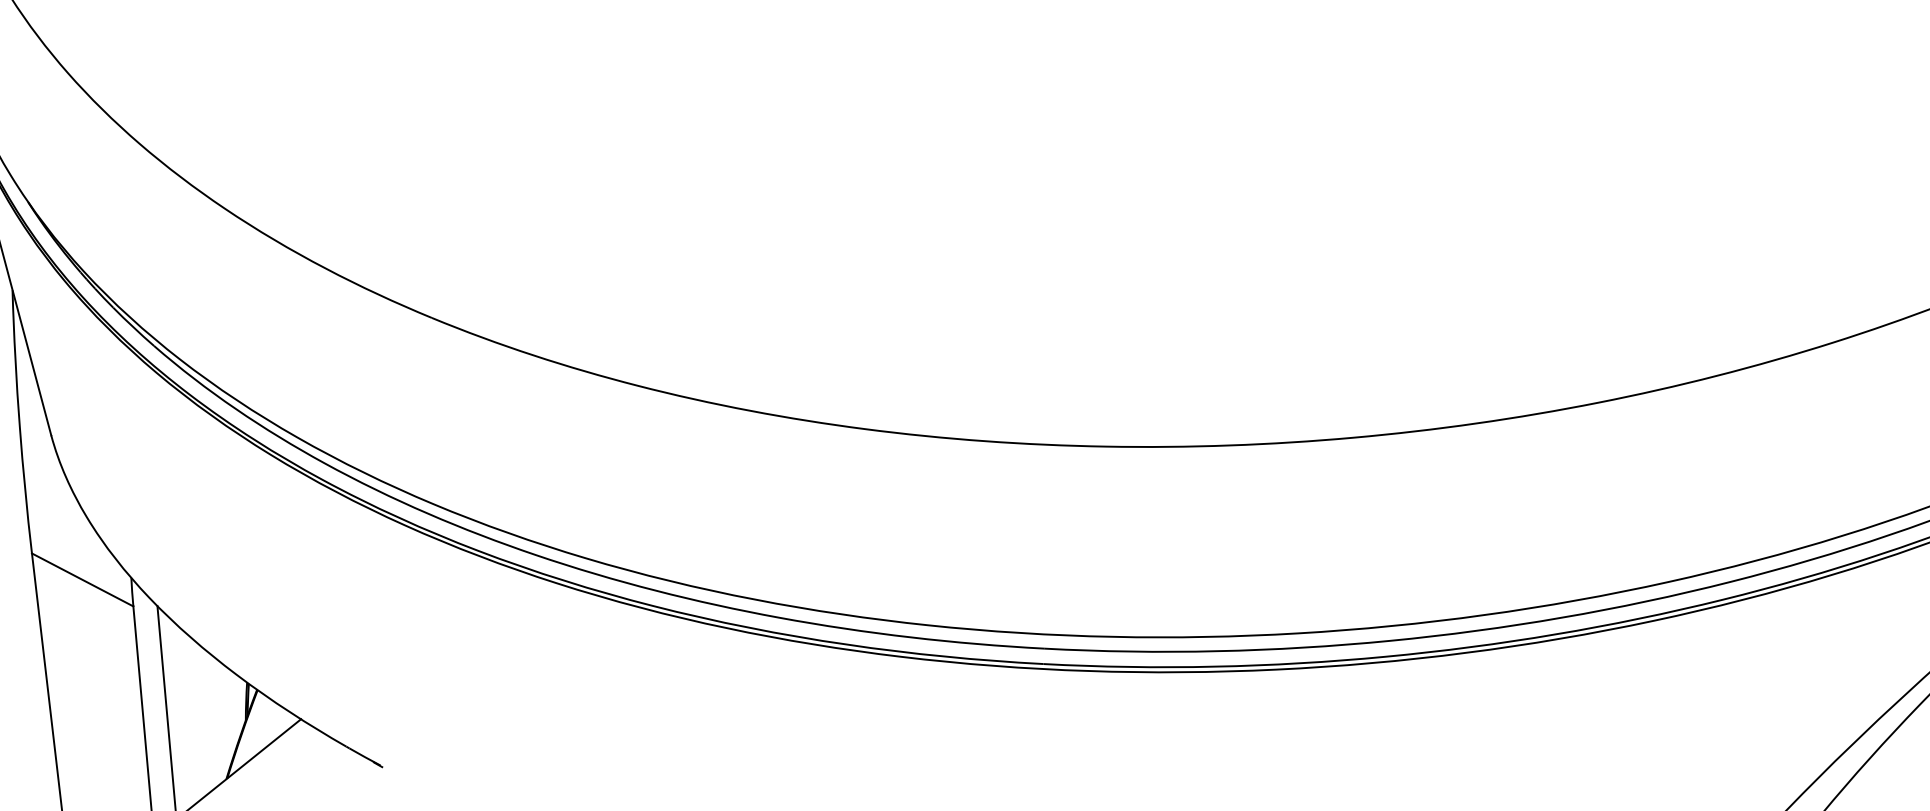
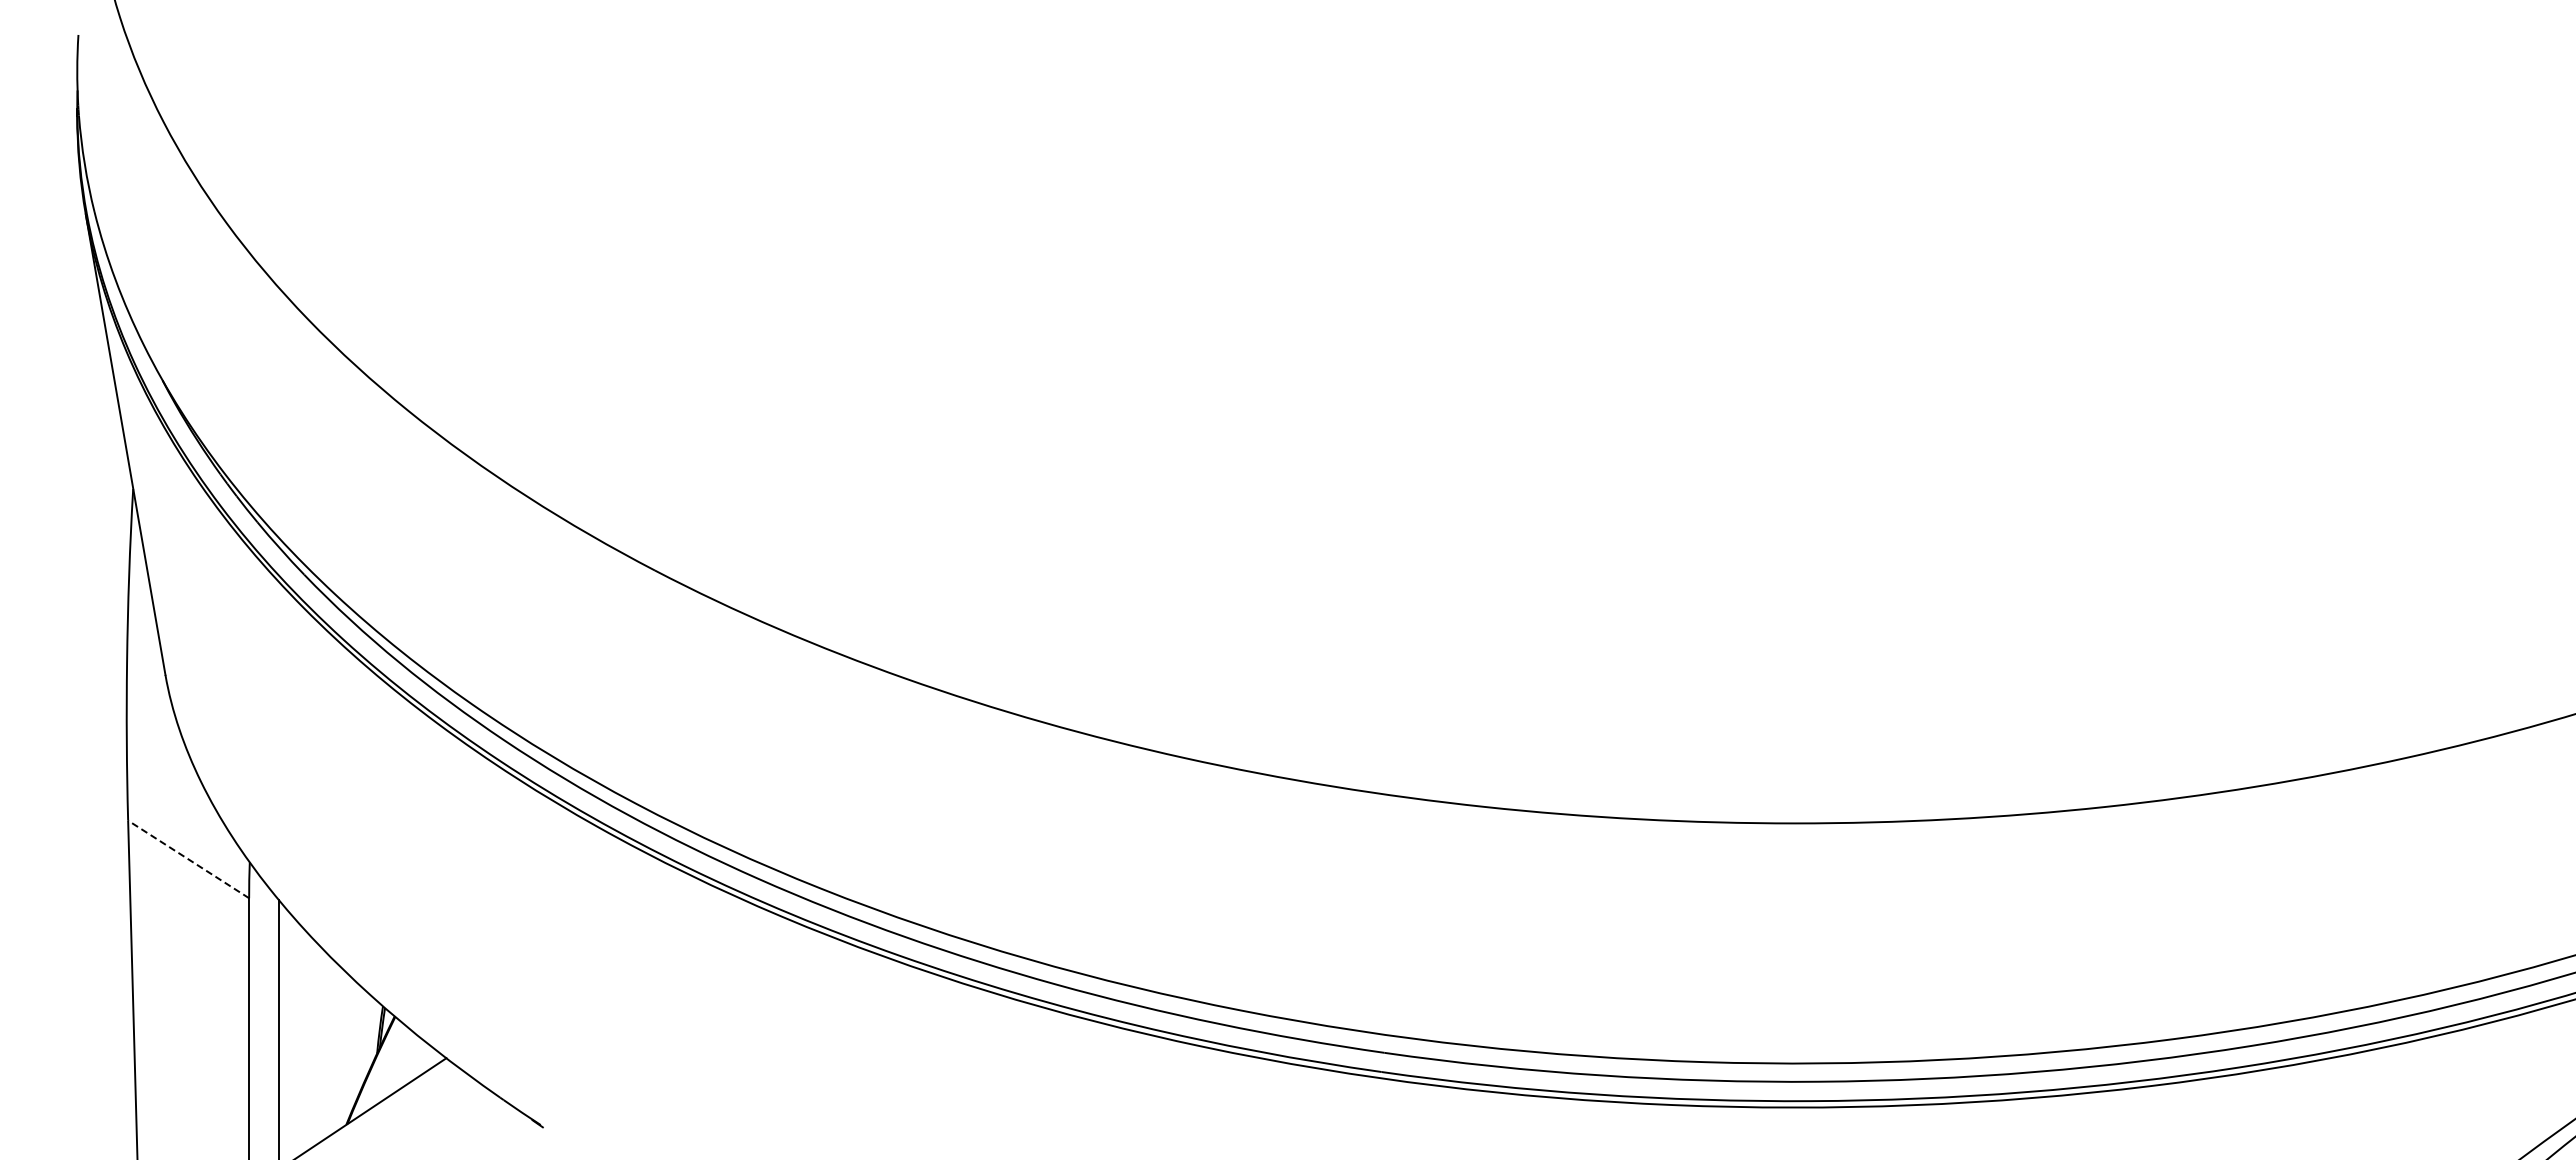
line: (82, 579) -> (188, 859), solid -> dashed

